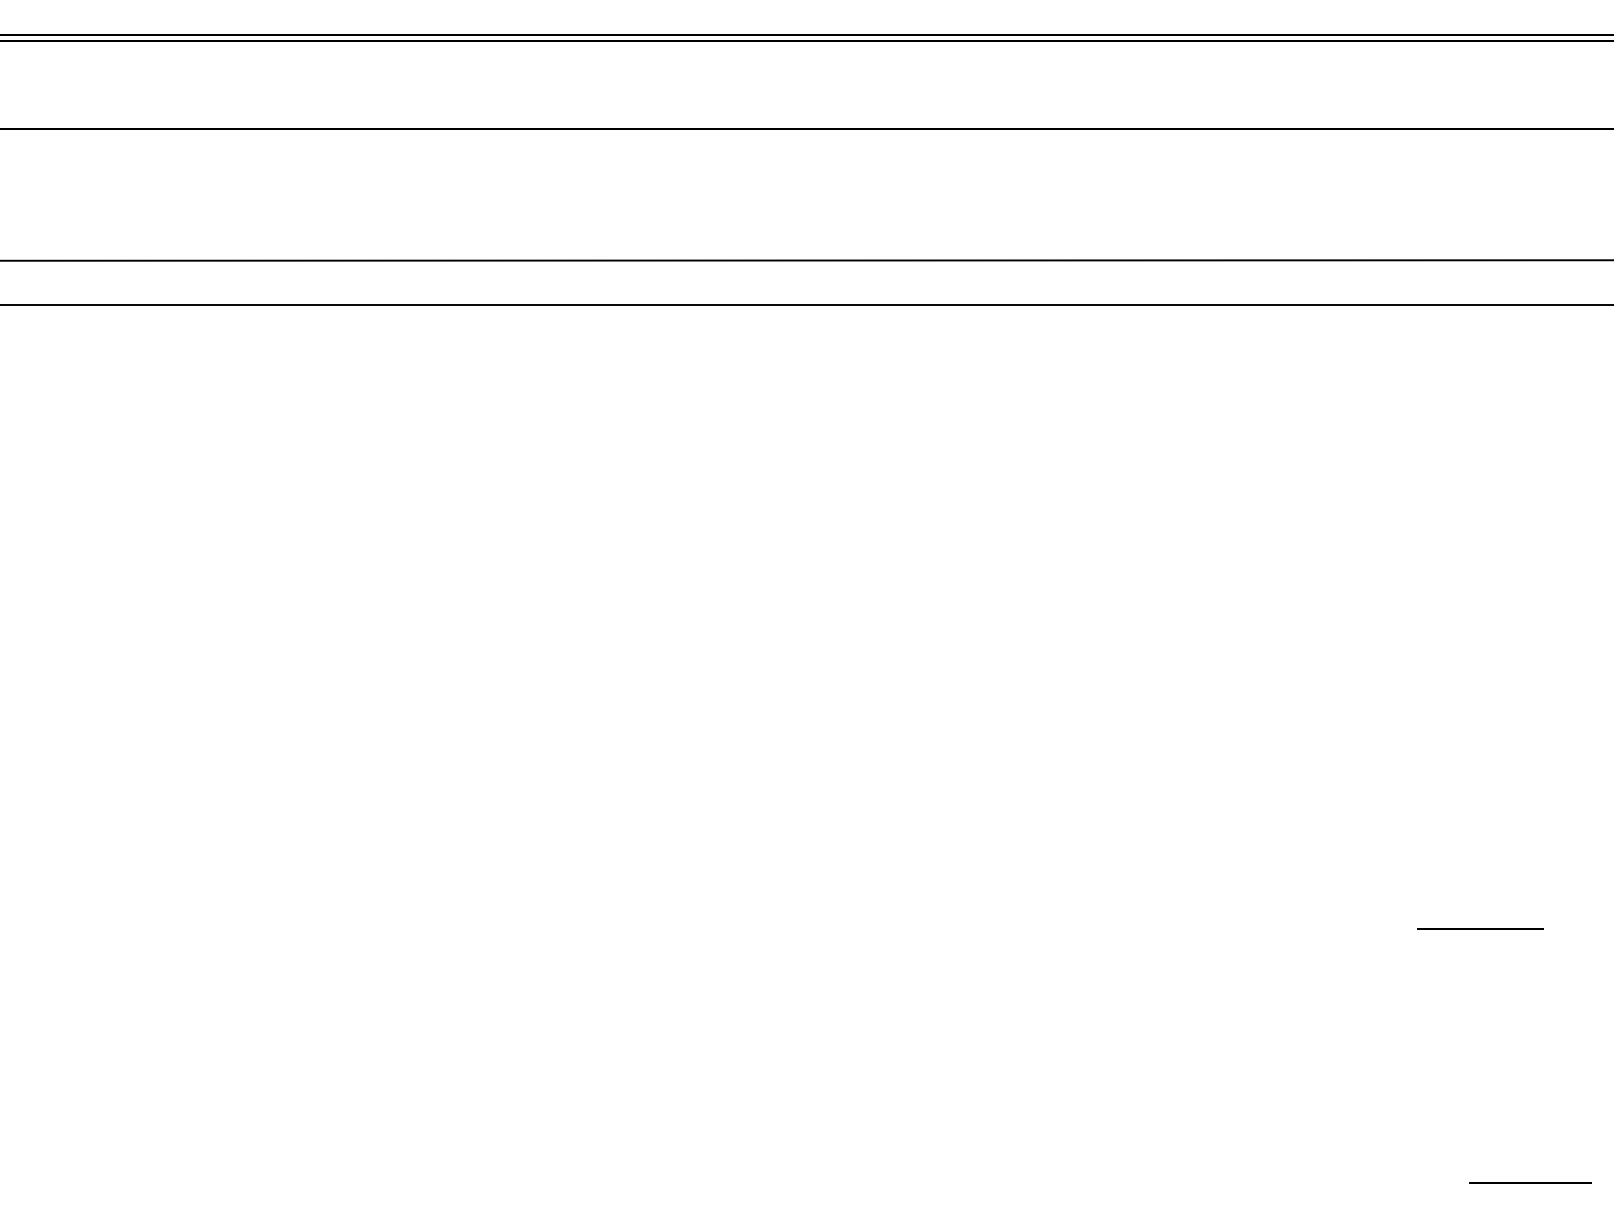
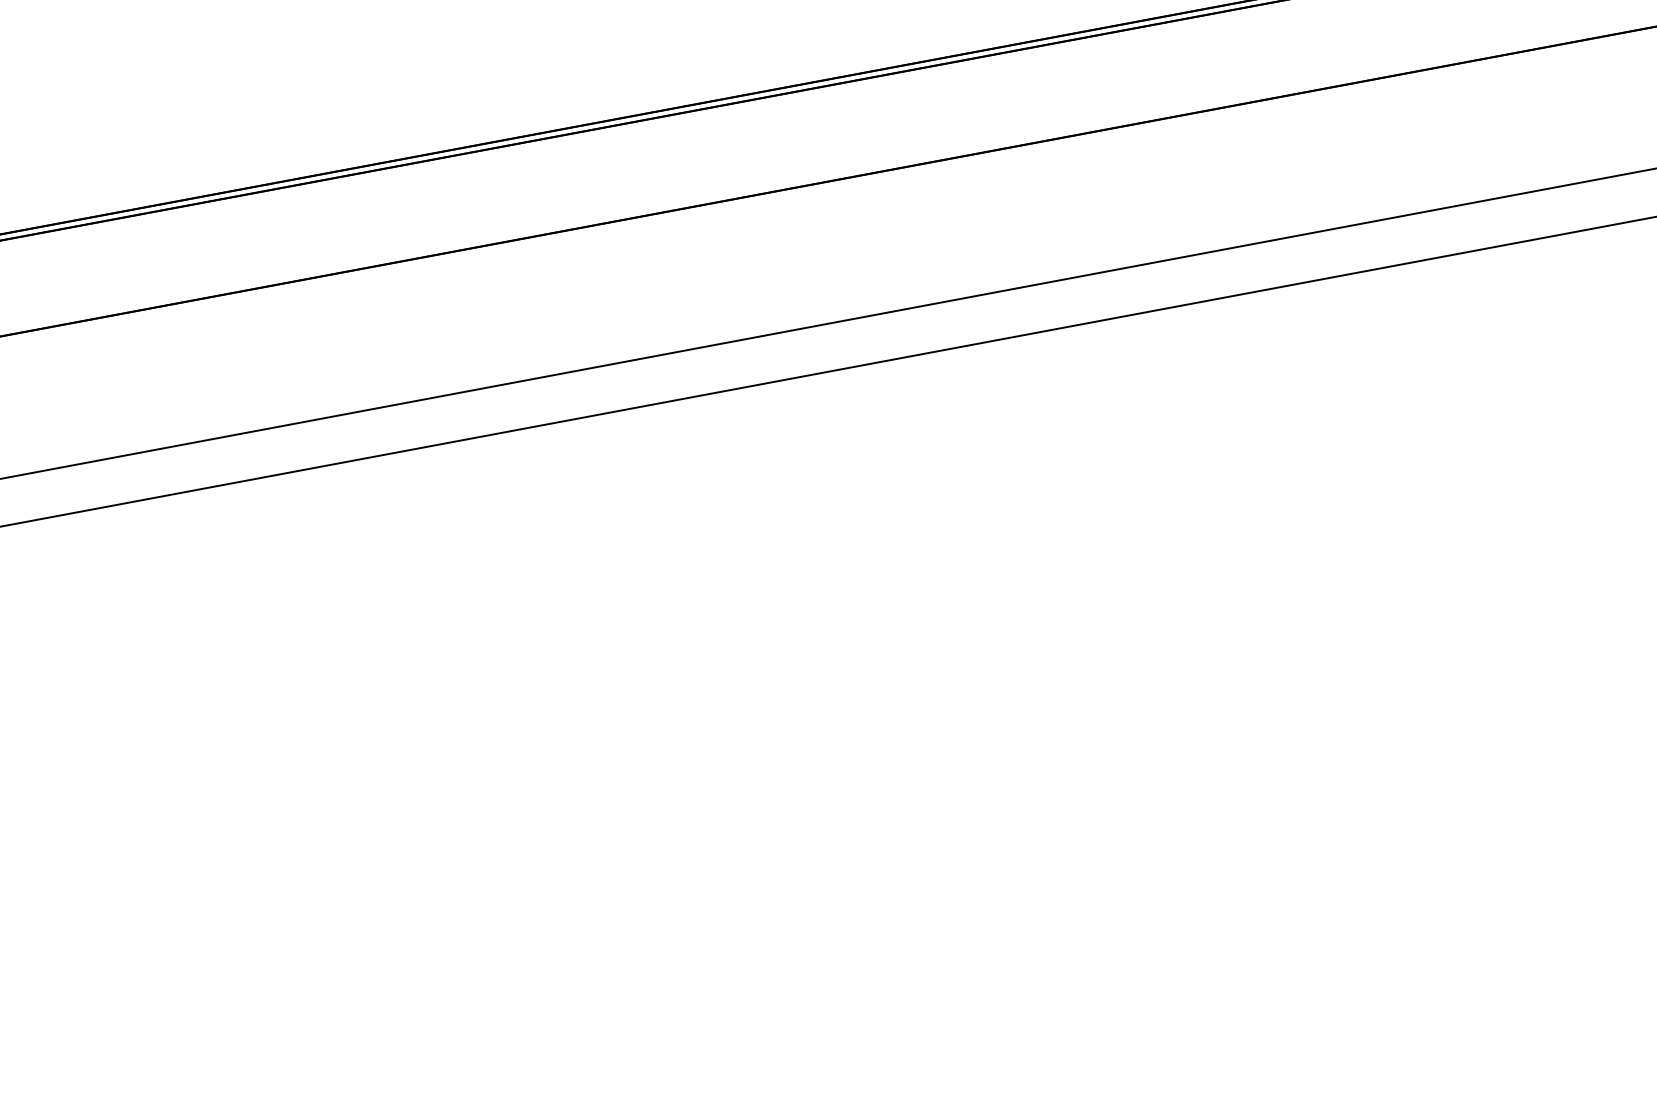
line: (1480, 928) -> (1540, 913), removed

